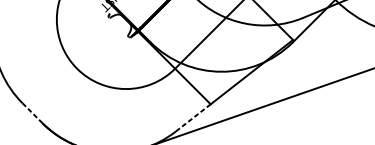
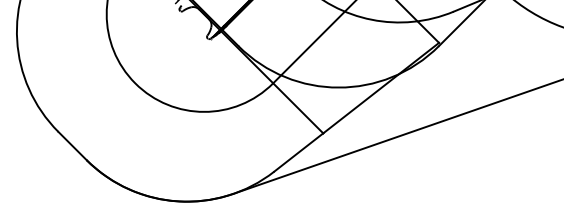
line: (32, 113) -> (72, 146), dashed -> solid
line: (193, 117) -> (298, 152), dashed -> solid

